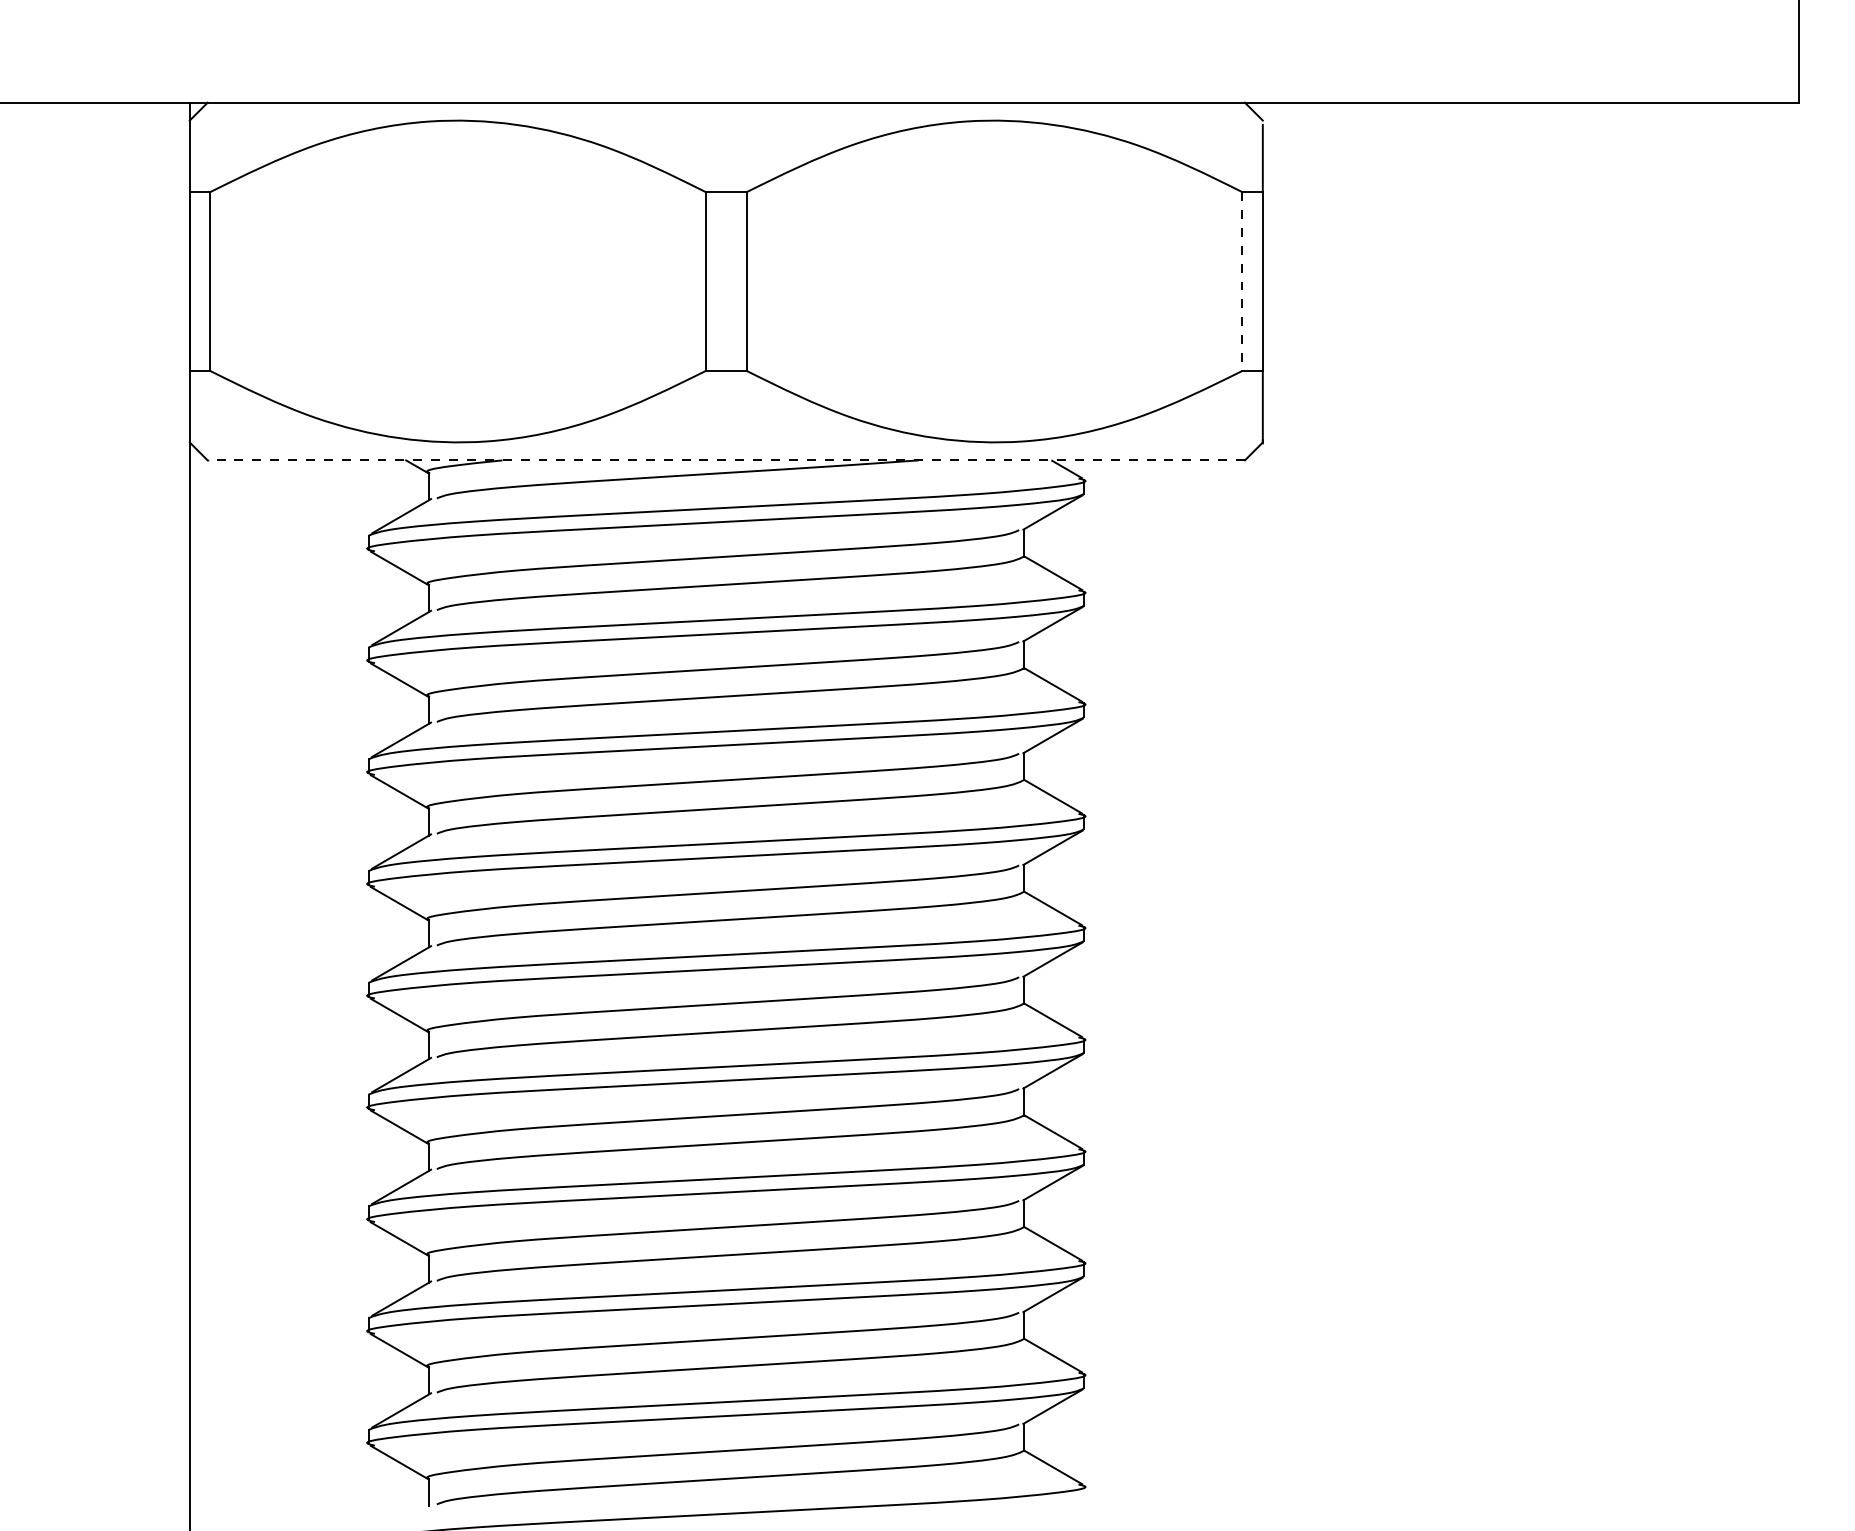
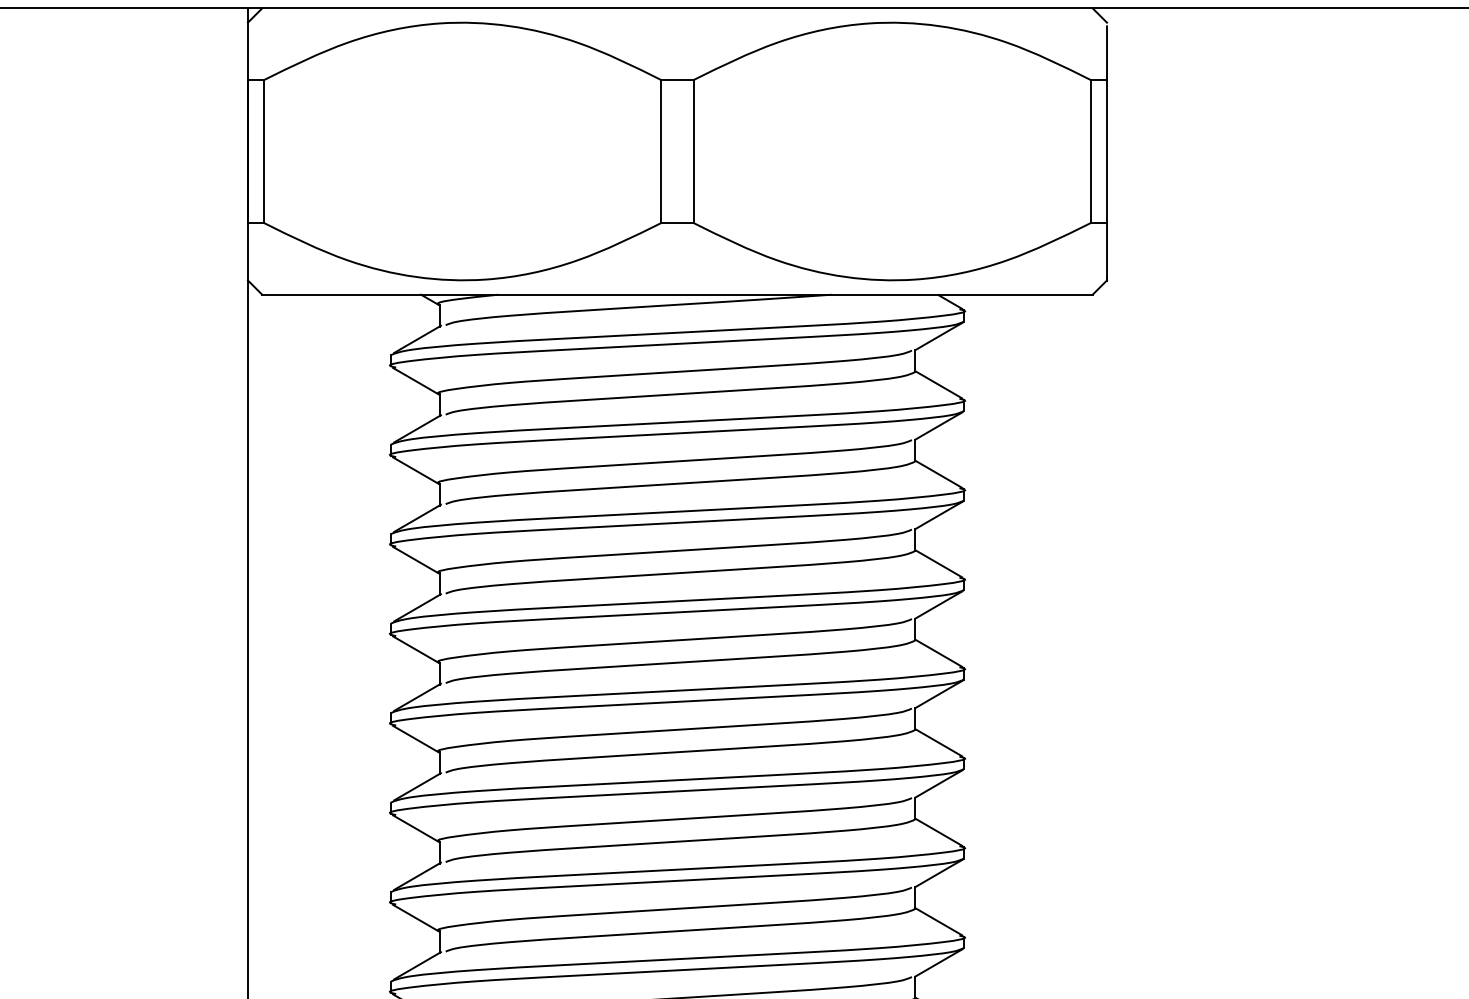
line: (1242, 282) -> (1090, 152), dashed -> solid
line: (726, 460) -> (677, 294), dashed -> solid

